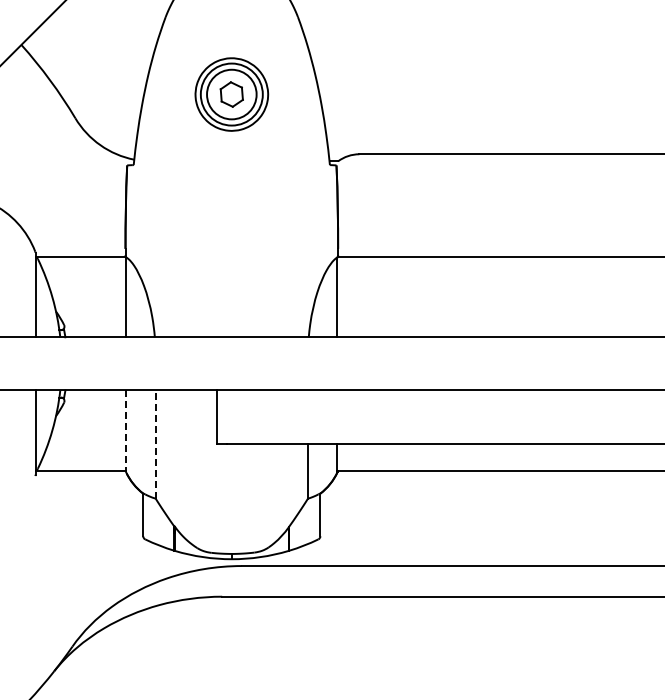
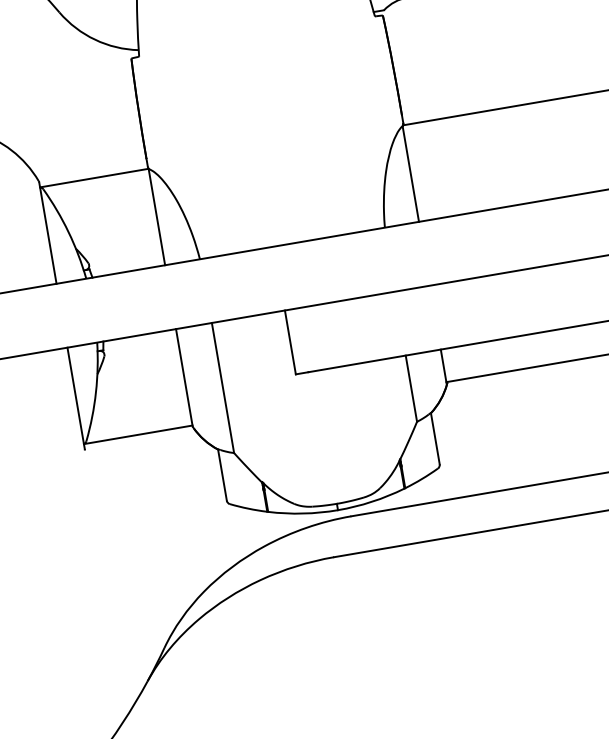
line: (125, 431) -> (184, 378), dashed -> solid
line: (155, 444) -> (222, 388), dashed -> solid

